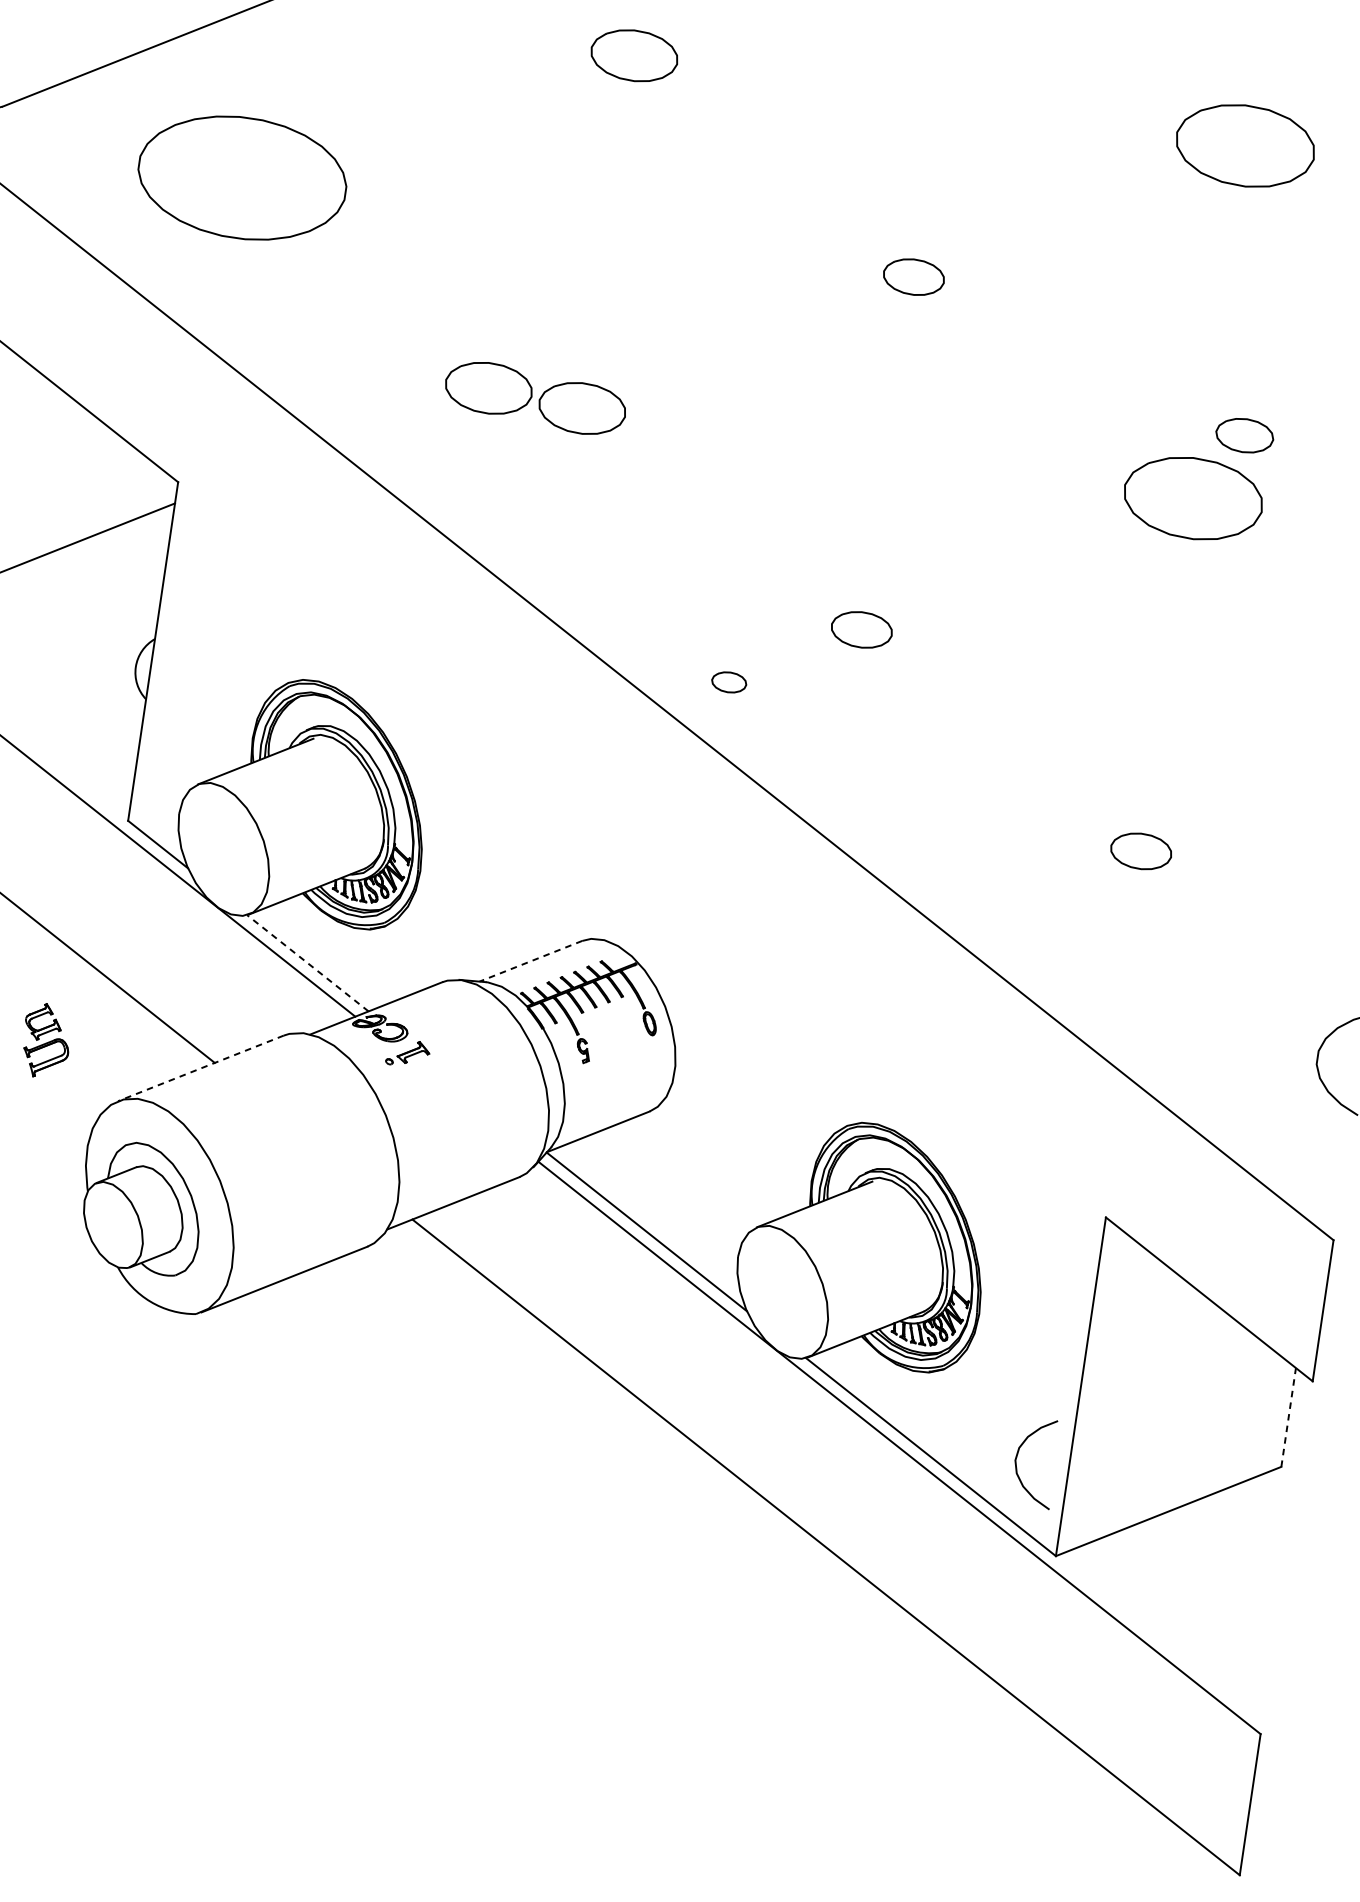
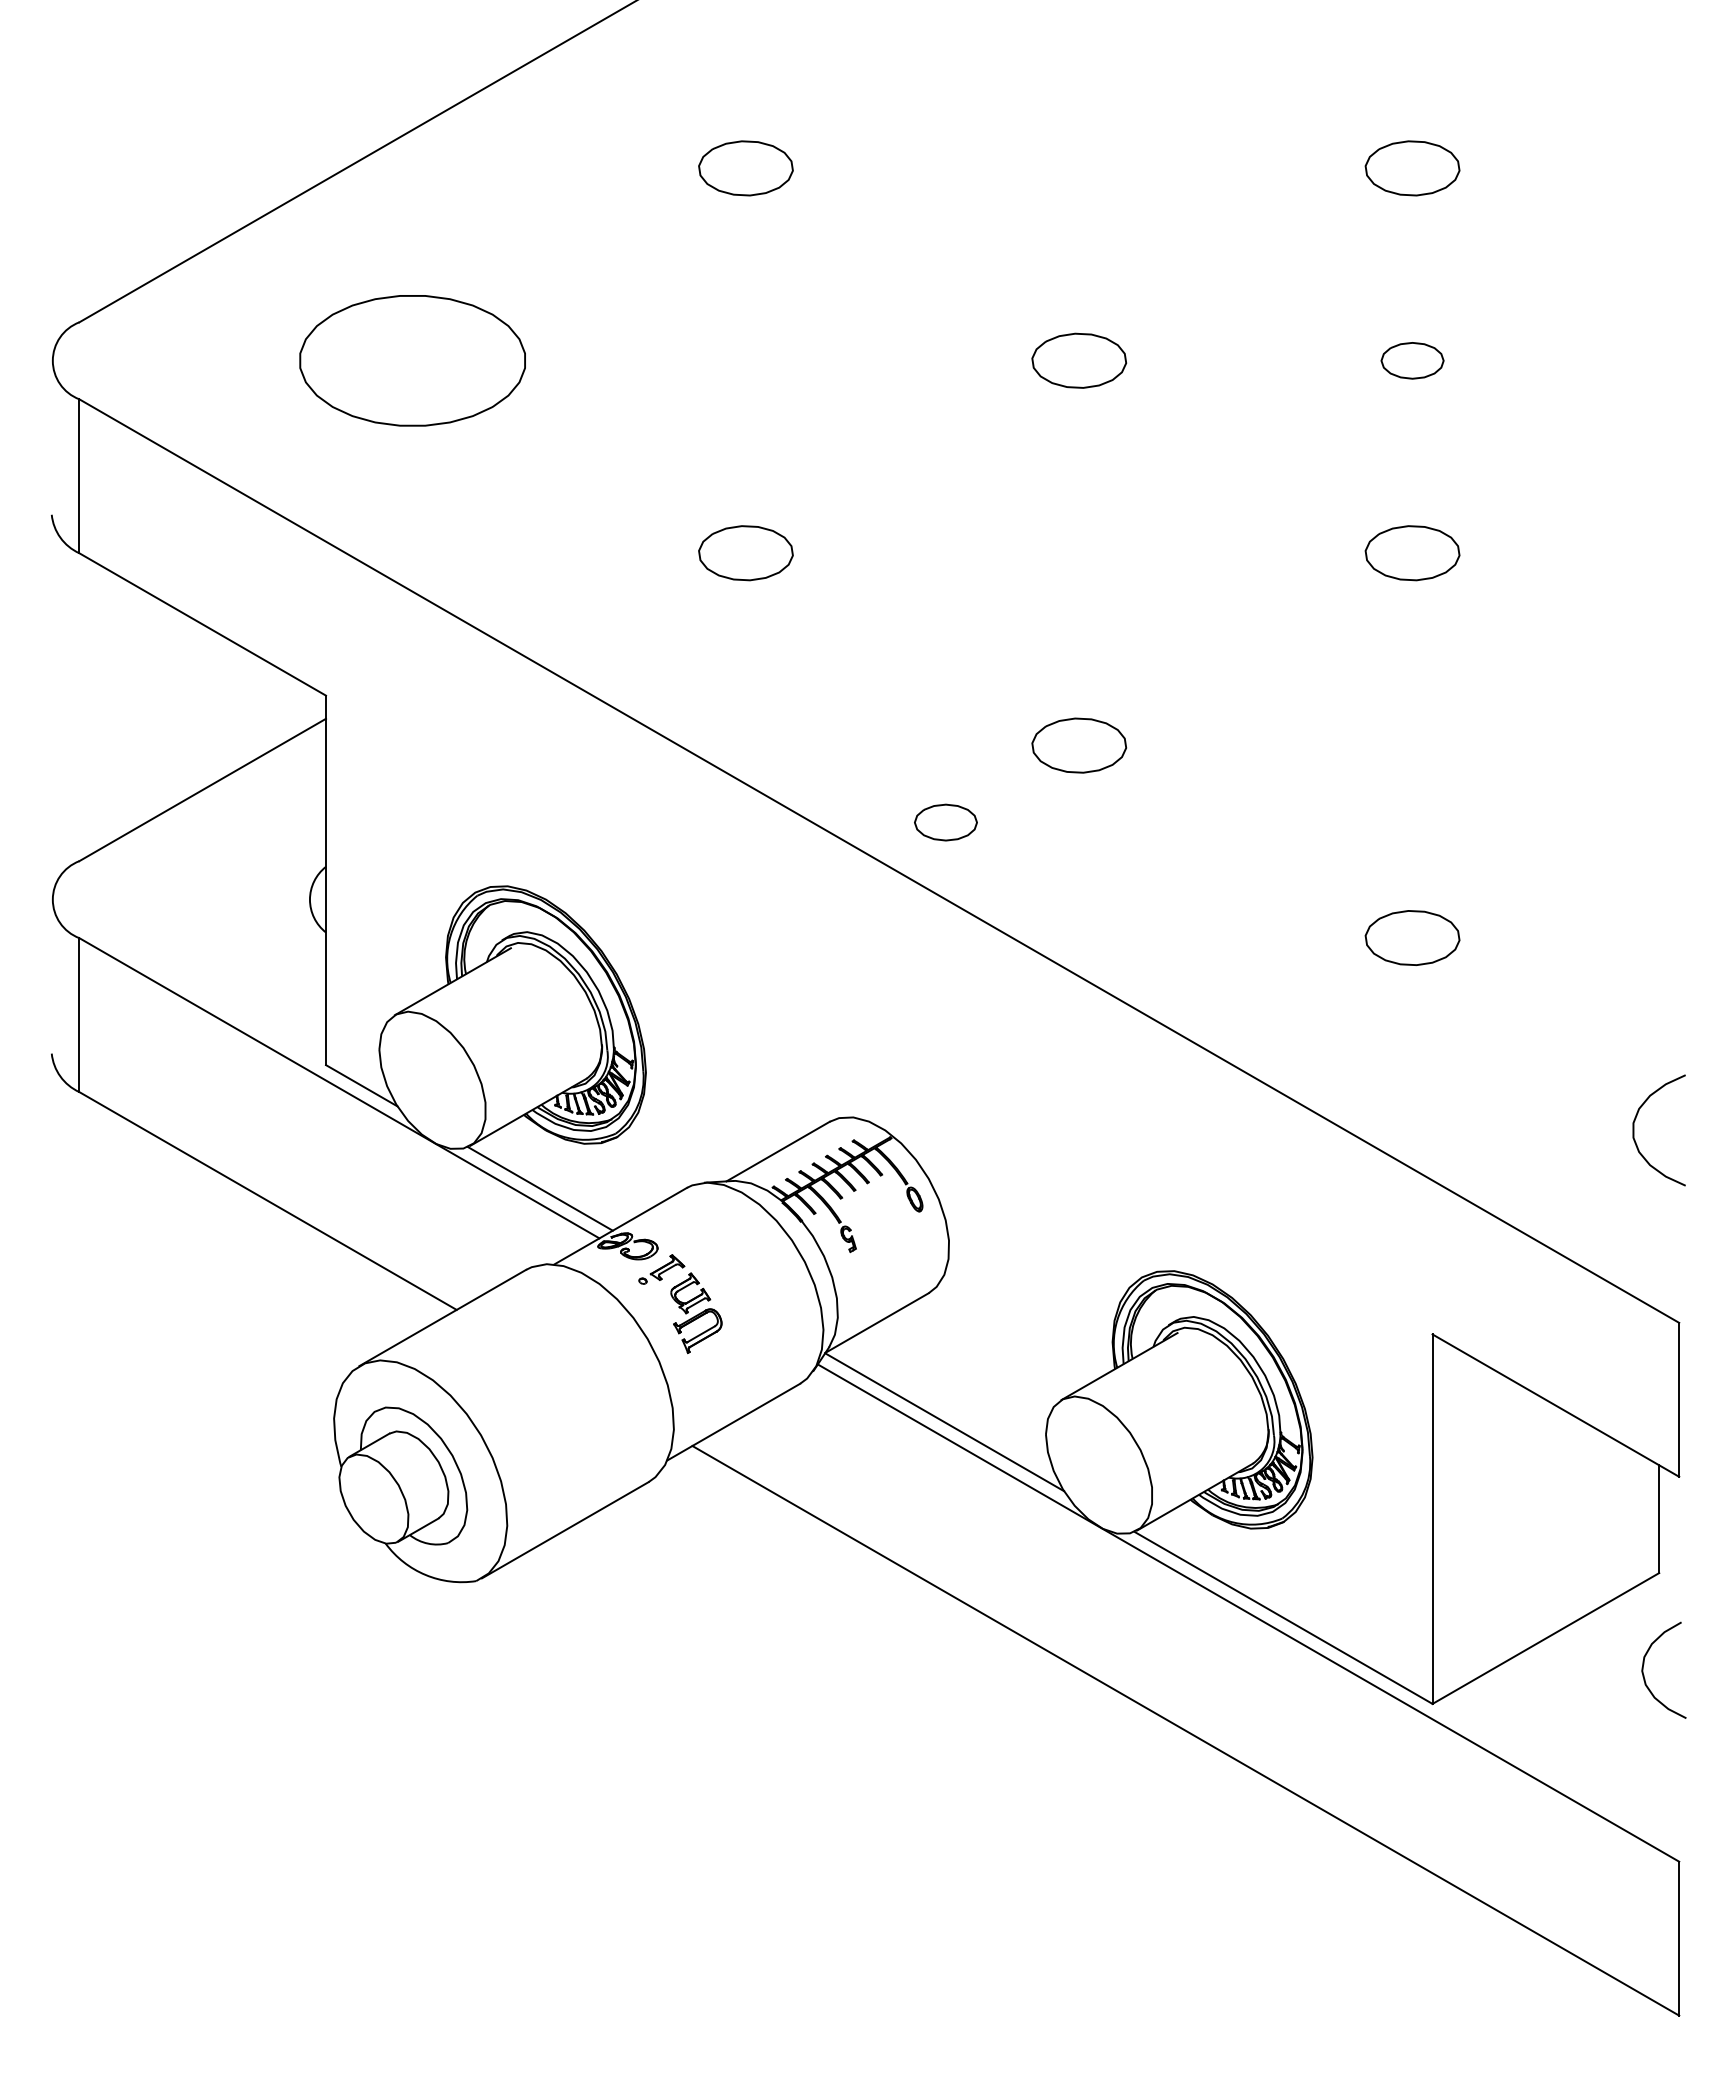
part: (1245, 146) -> (1412, 168), size x0.62
part: (242, 177) -> (412, 360), moved
part: (914, 277) -> (1079, 360), size x1.43
part: (488, 388) -> (642, 546), removed
part: (1244, 435) -> (1412, 360), moved
part: (1193, 498) -> (1412, 553), size x0.62
part: (862, 629) -> (1079, 745), size x1.43
part: (728, 682) -> (945, 822), size x1.67
part: (1141, 850) -> (1412, 937), size x1.43
line: (531, 961) -> (778, 1151), dashed -> solid
line: (308, 962) -> (540, 1188), dashed -> solid
part: (46, 1041) -> (696, 1313), moved
line: (200, 1068) -> (442, 1318), dashed -> solid
line: (1288, 1417) -> (1659, 1519), dashed -> solid
curve: (1018, 1454) -> (1644, 1664), moved

